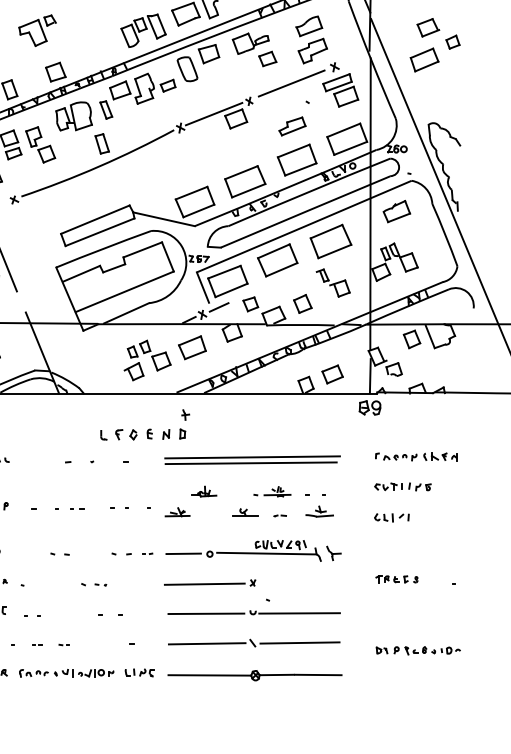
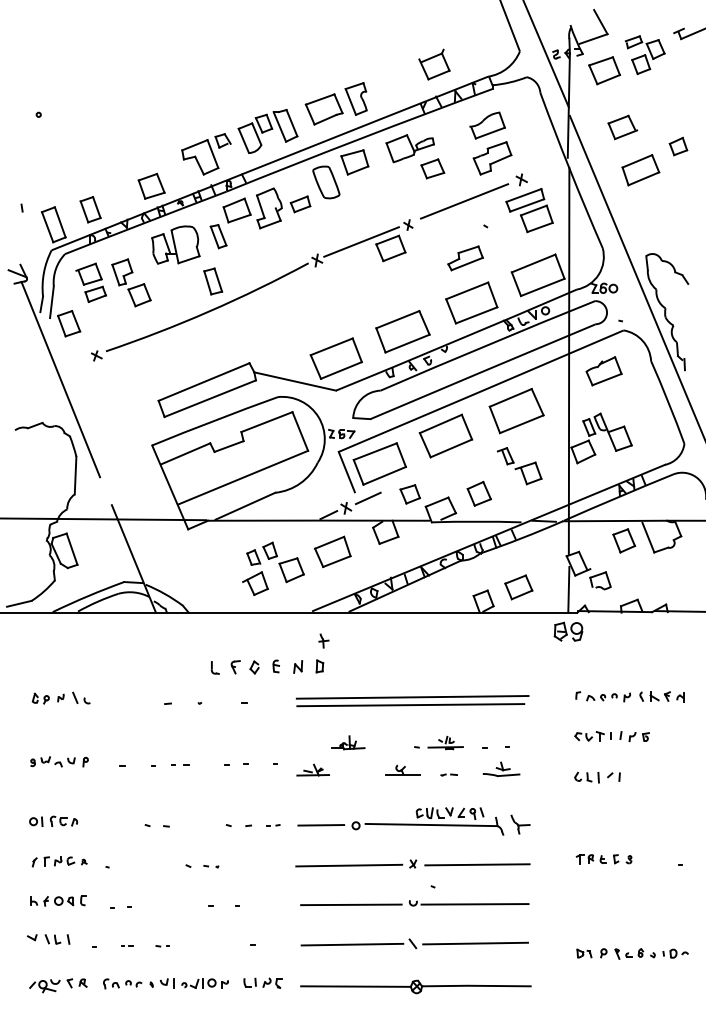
part: (428, 27) -> (622, 127), moved
part: (37, 30) -> (206, 154), moved
line: (301, 583) -> (477, 864), added

